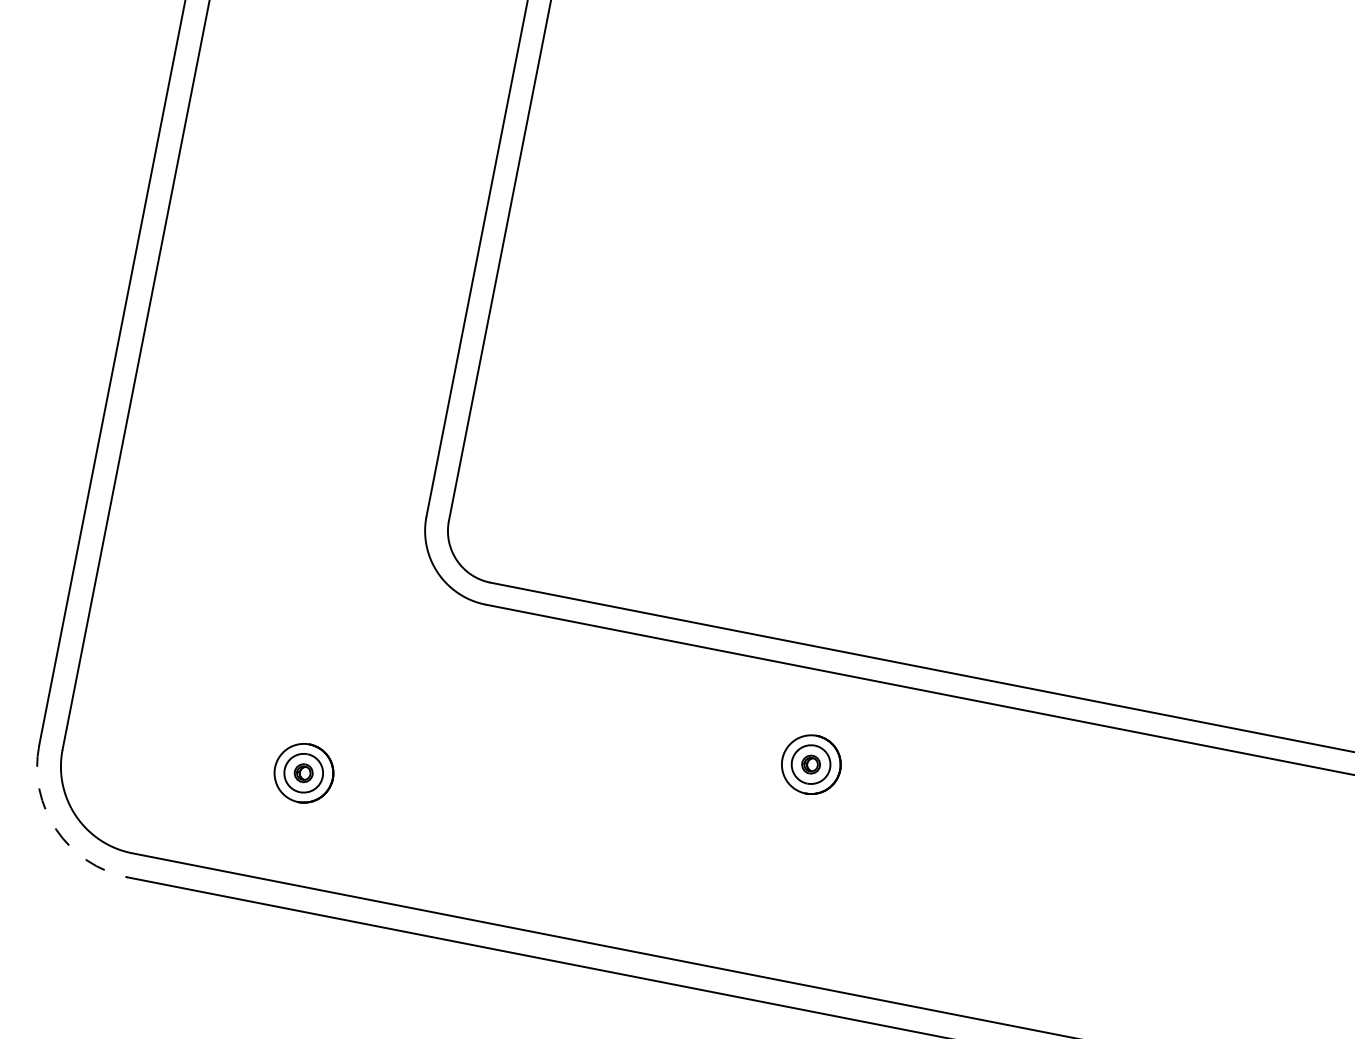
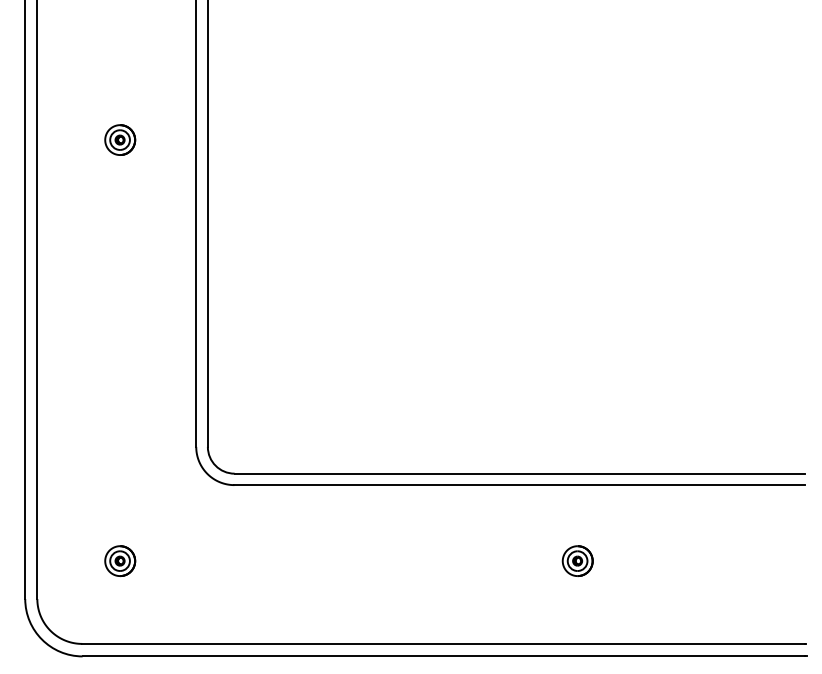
part: (811, 763) -> (577, 560), moved
part: (304, 774) -> (120, 561), moved
arc: (57, 829) -> (42, 639), dashed -> solid

